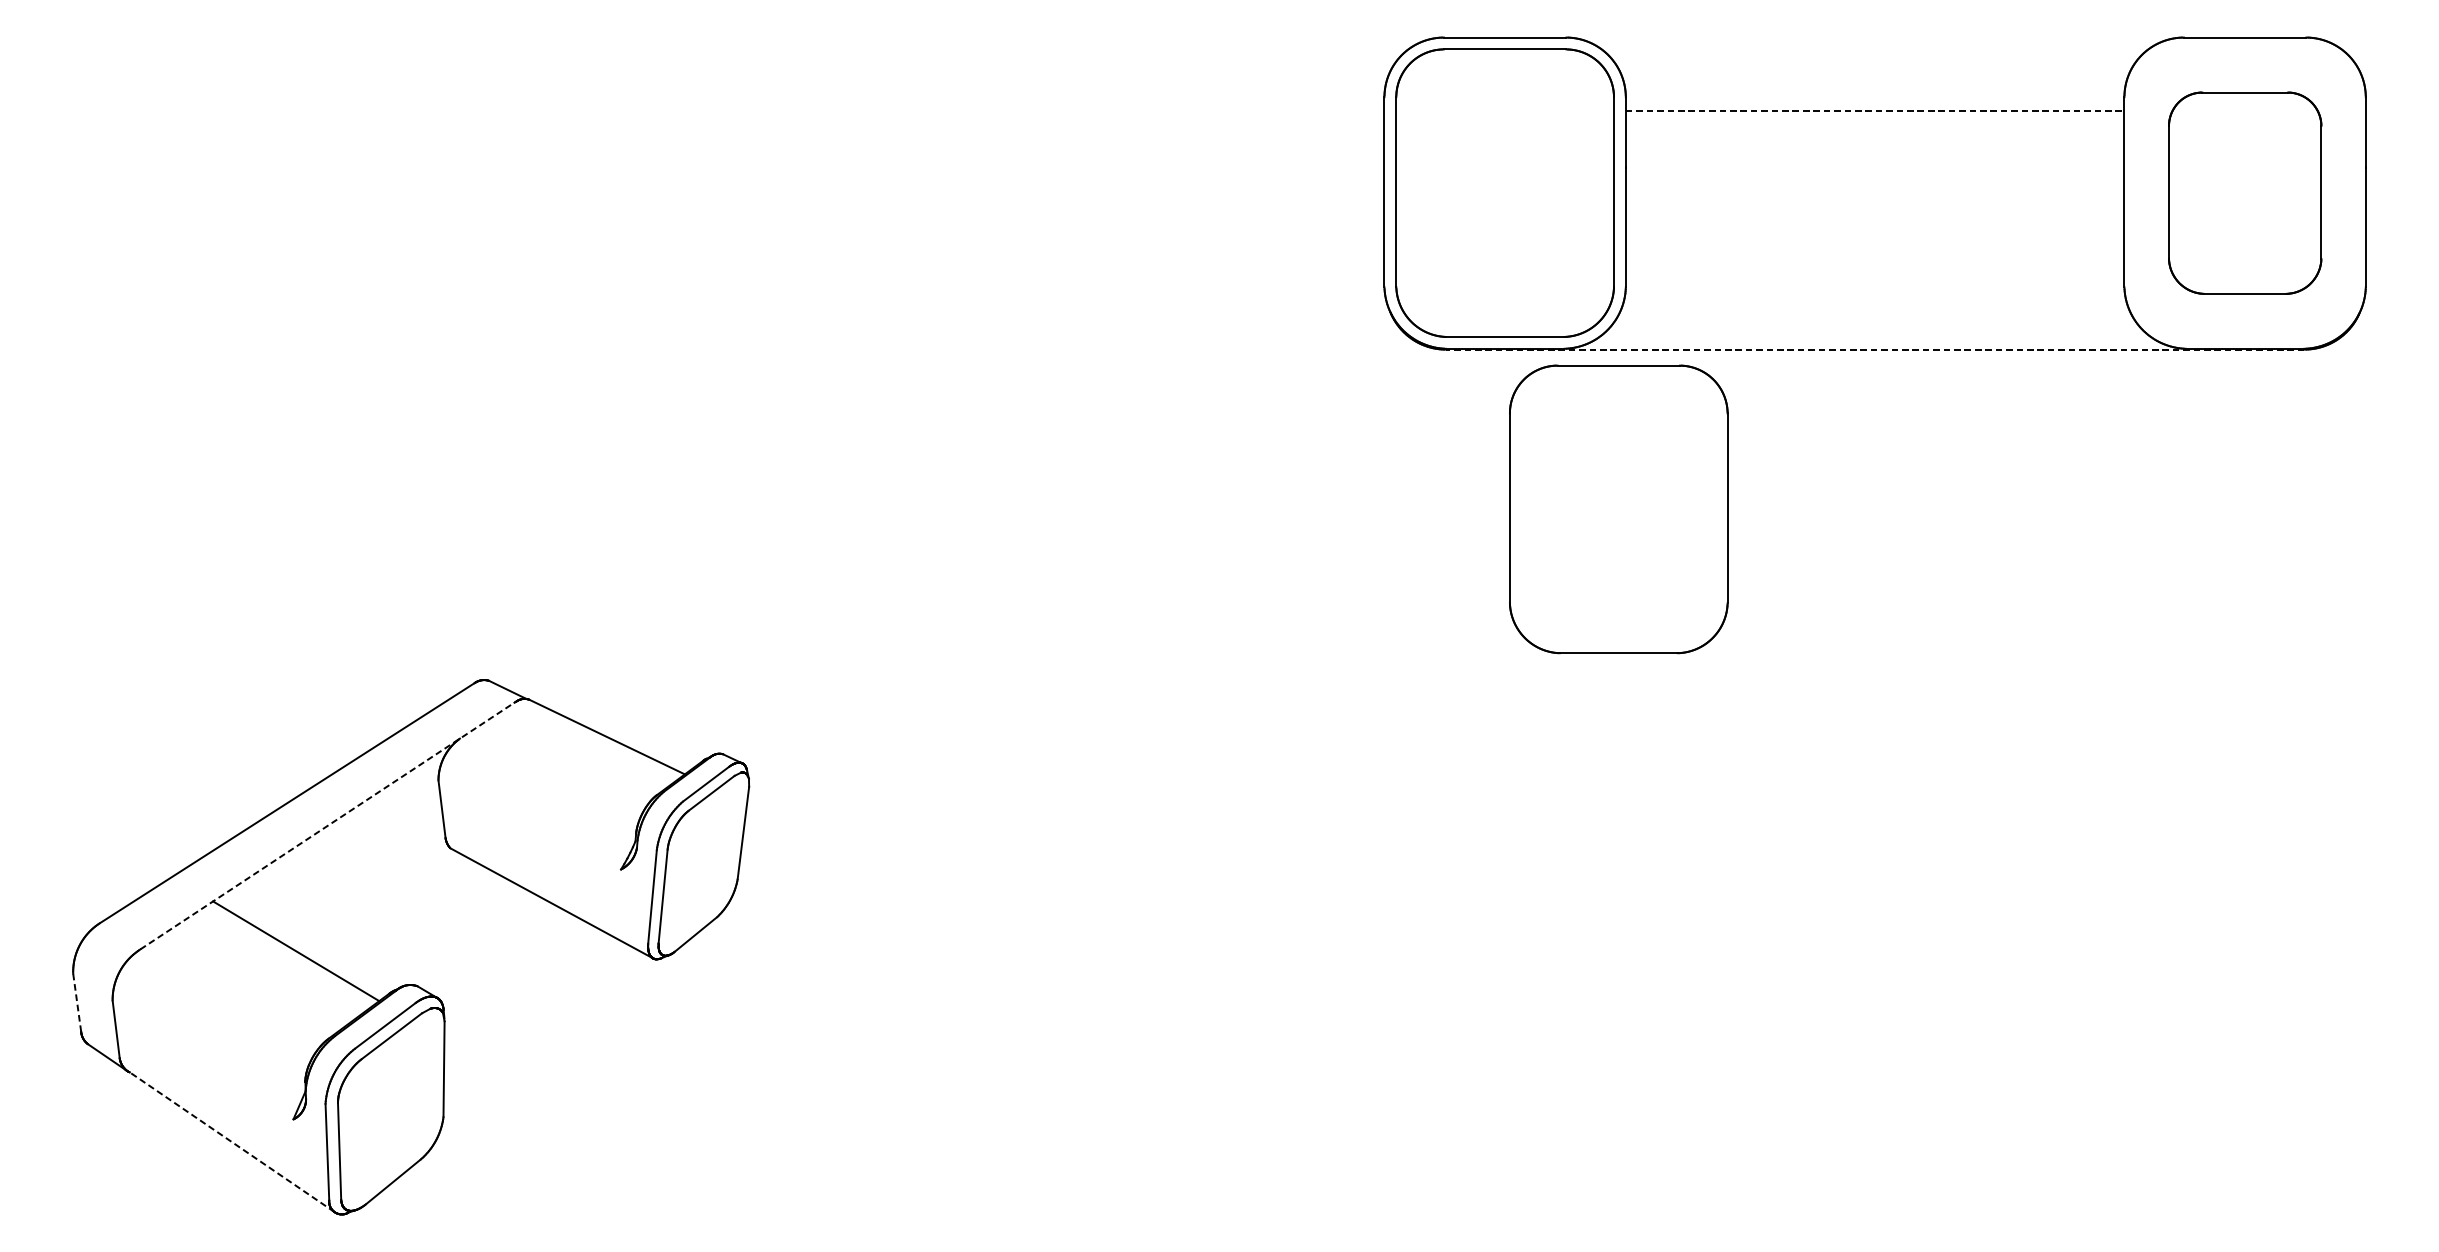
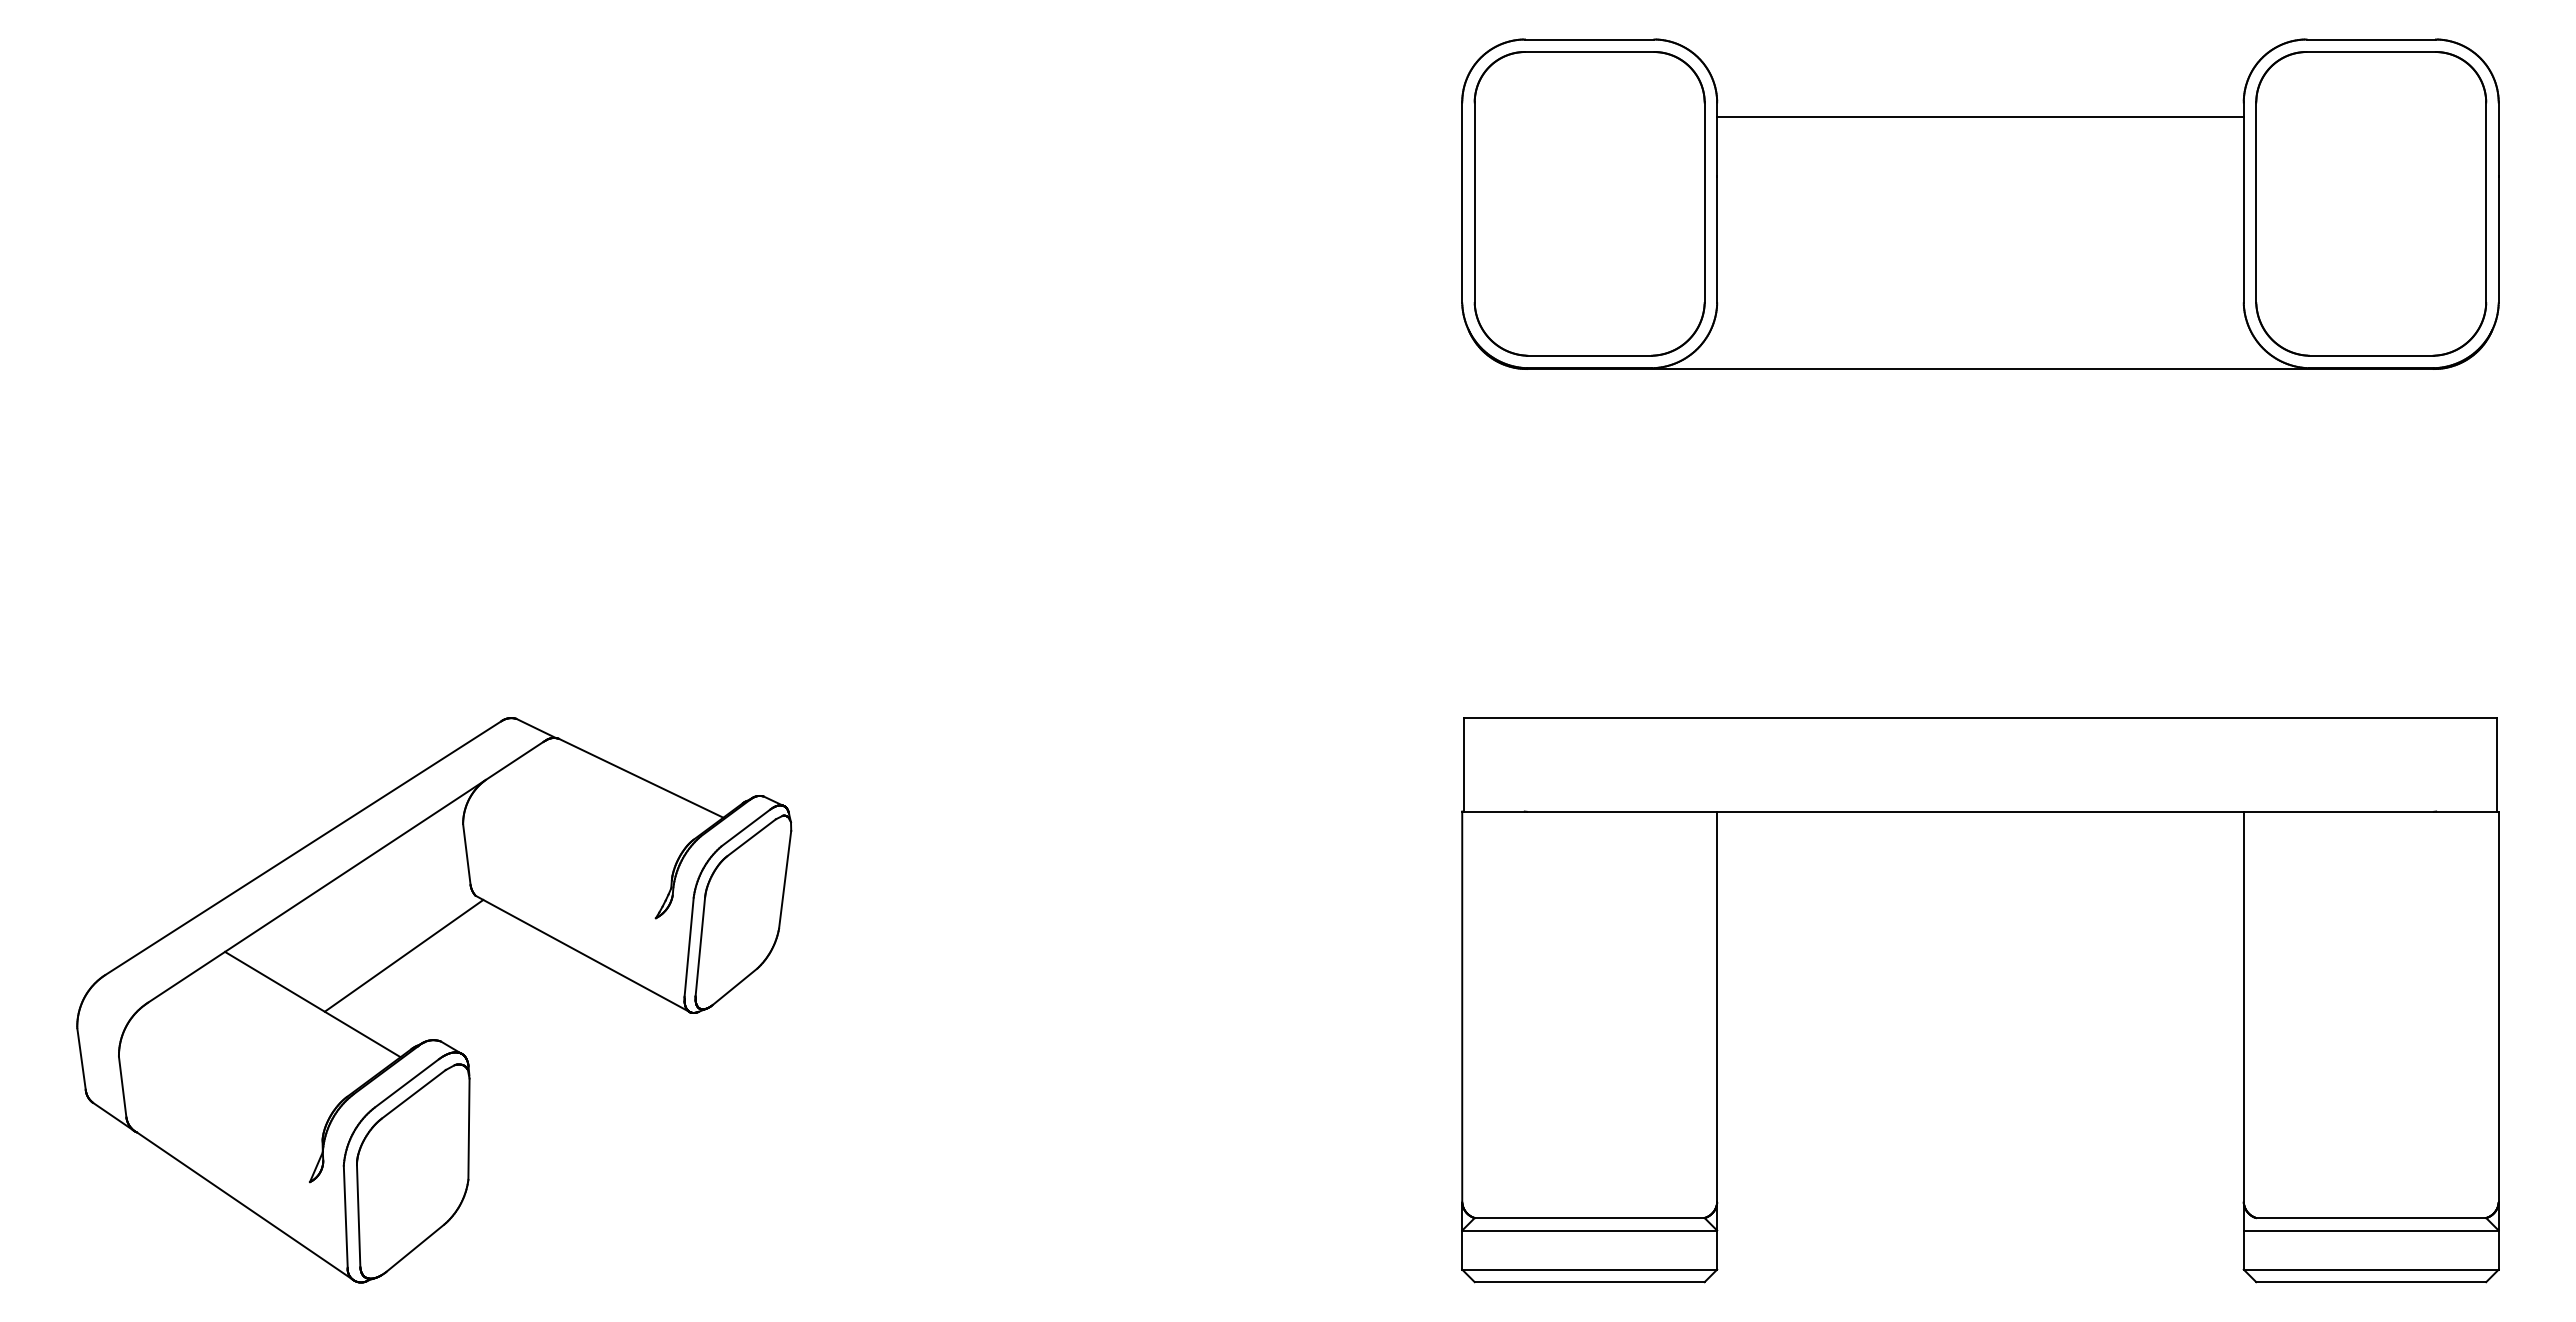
line: (1875, 111) -> (1980, 117), dashed -> solid
part: (2245, 192) -> (2371, 203), size x1.43
line: (1875, 350) -> (1980, 369), dashed -> solid
part: (1618, 509) -> (1709, 537), removed
part: (1875, 769) -> (1980, 812), added
line: (327, 826) -> (345, 872), dashed -> solid
line: (382, 904) -> (403, 955), added
line: (77, 1002) -> (81, 1058), dashed -> solid
line: (232, 1142) -> (245, 1206), dashed -> solid

